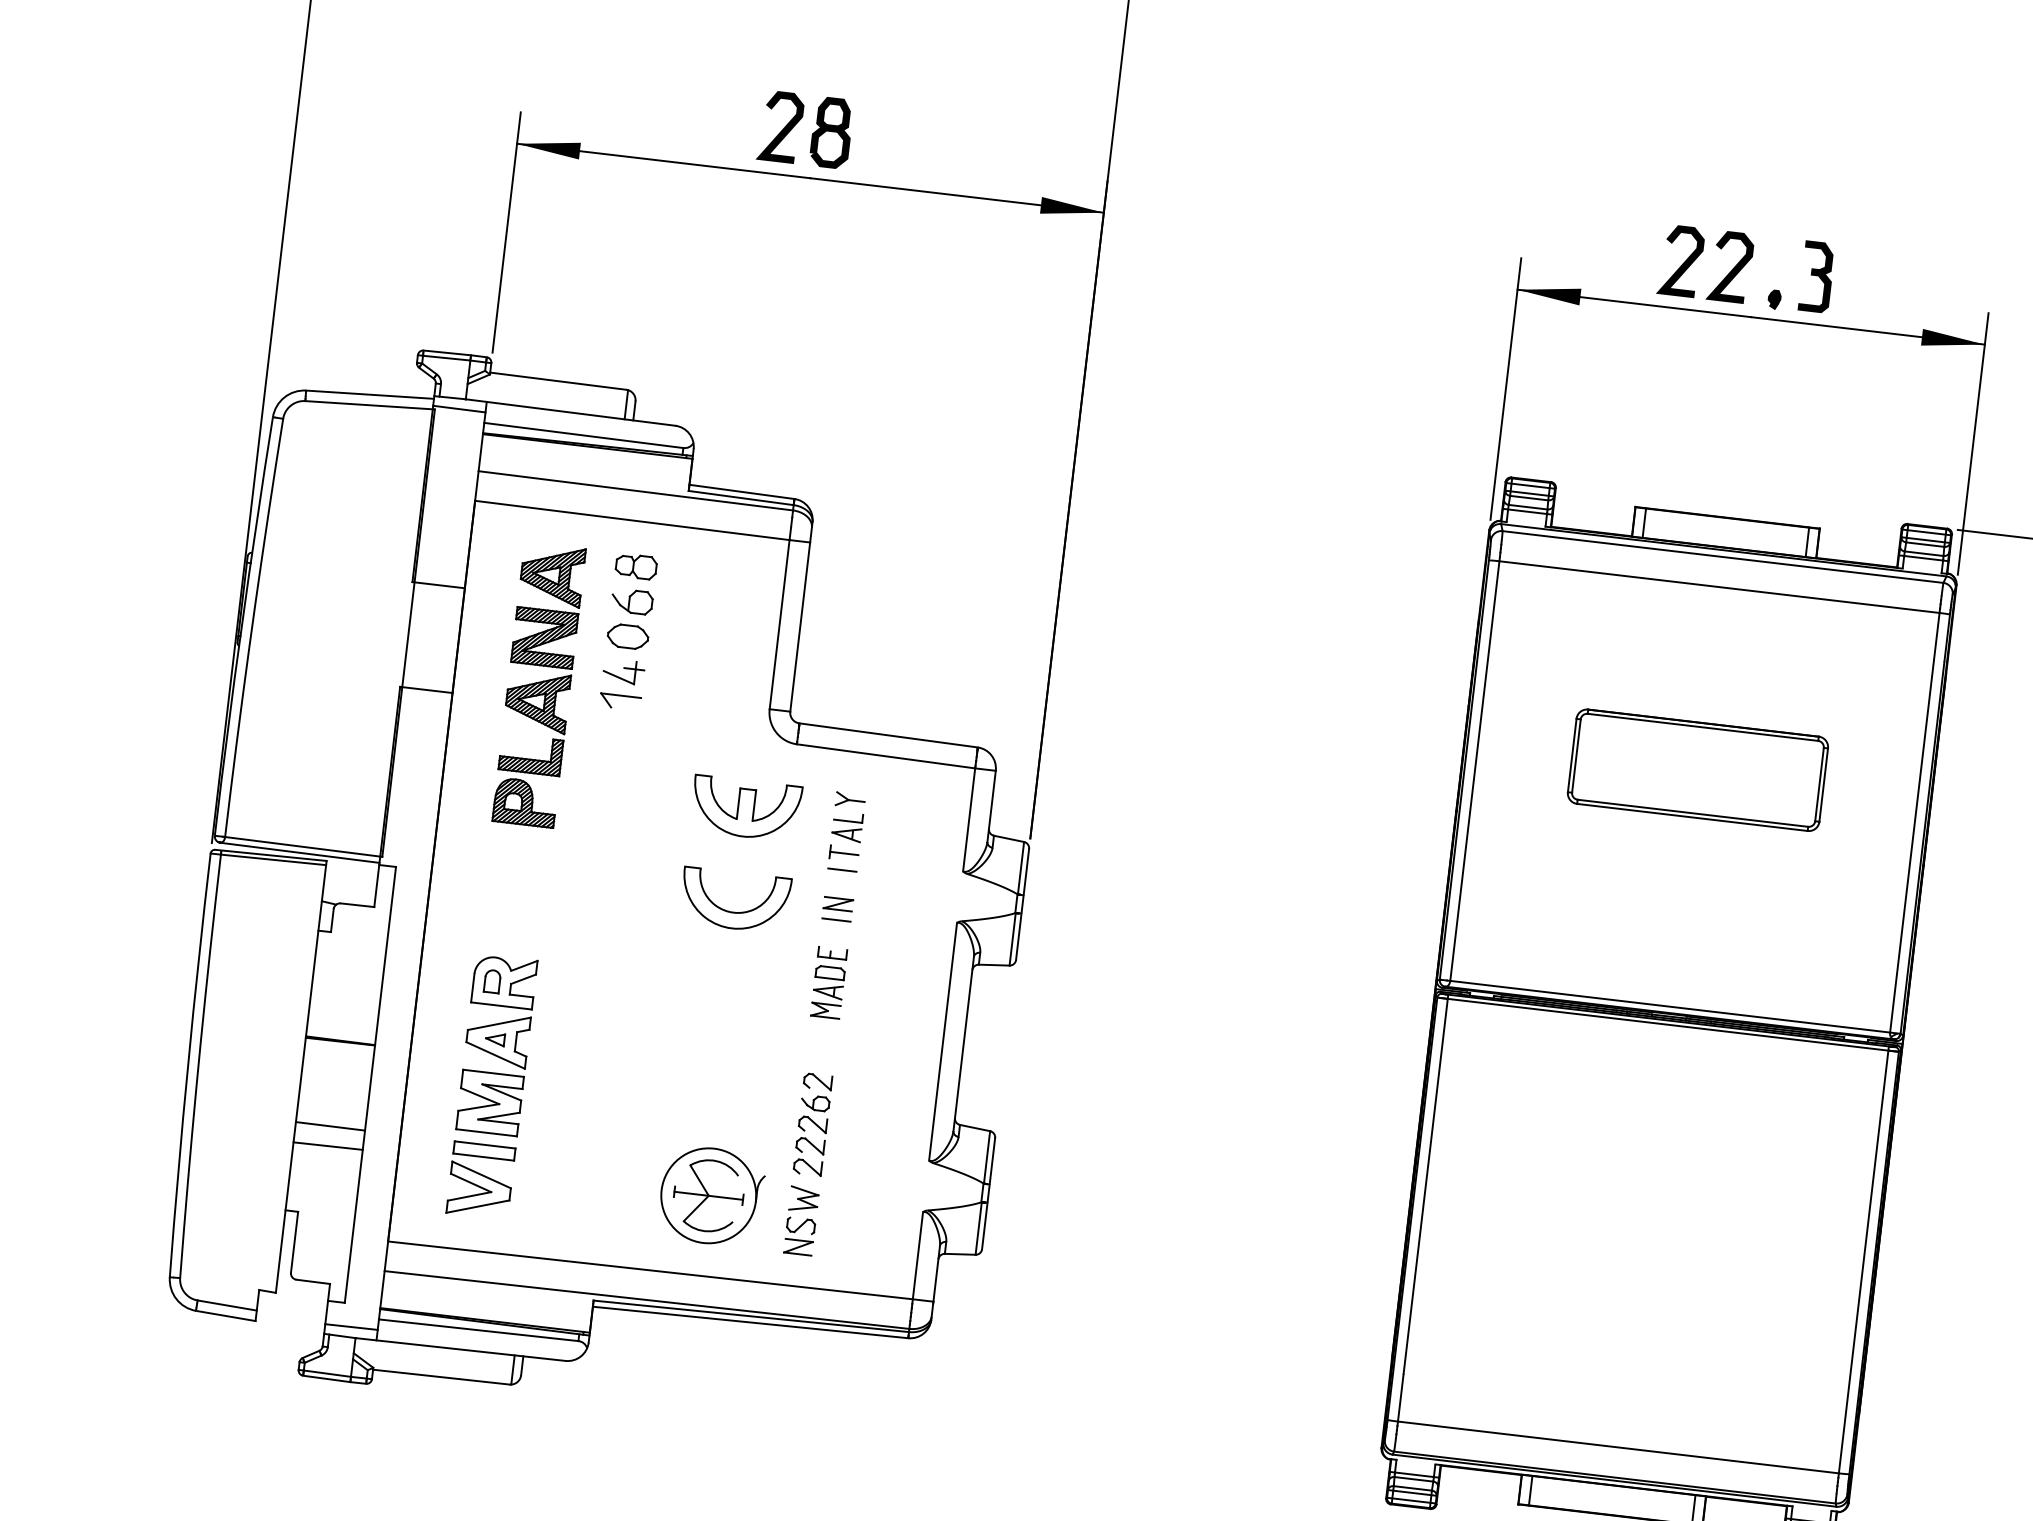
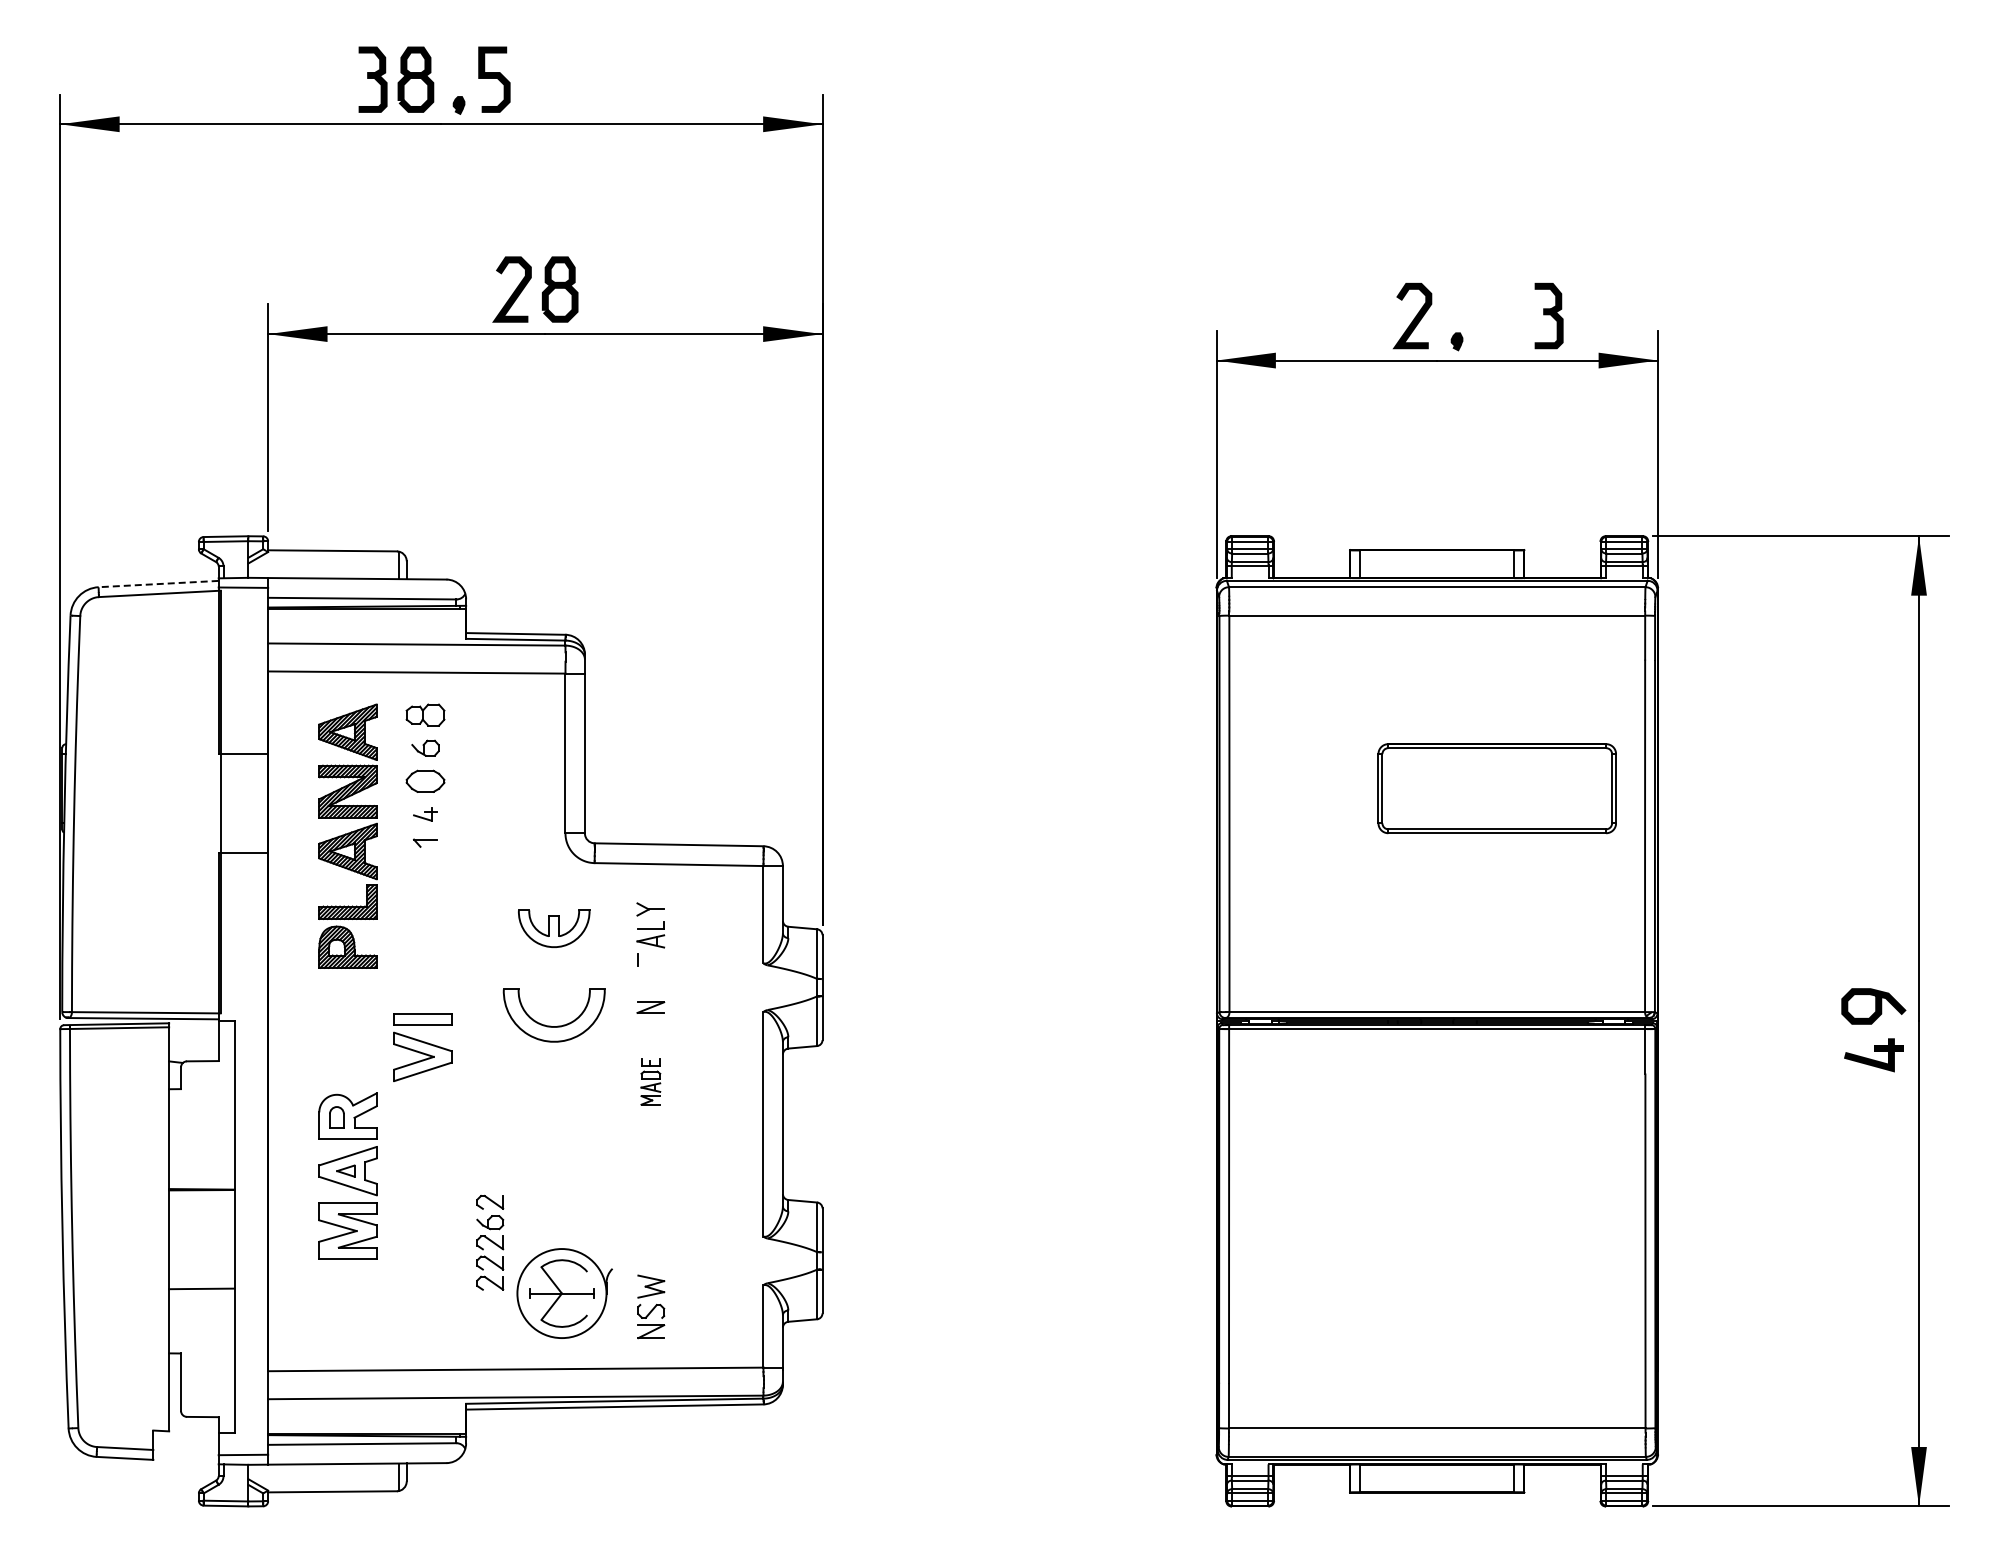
curve: (1683, 261) -> (1368, 316), removed
part: (1816, 276) -> (1548, 315), moved
line: (369, 395) -> (158, 584), solid -> dashed
part: (632, 600) -> (425, 747), size x0.7
part: (622, 671) -> (424, 814), size x0.6
part: (619, 702) -> (424, 843), size x0.6
part: (1697, 769) -> (1496, 788), moved
part: (745, 808) -> (553, 928), size x0.7
line: (844, 853) -> (650, 959), removed
line: (842, 870) -> (650, 975), removed
line: (836, 919) -> (650, 1022), removed
part: (828, 982) -> (650, 1081), size x0.7
part: (813, 1124) -> (490, 1242), moved
line: (330, 1126) -> (201, 1270), removed
part: (480, 1180) -> (422, 1047), moved

